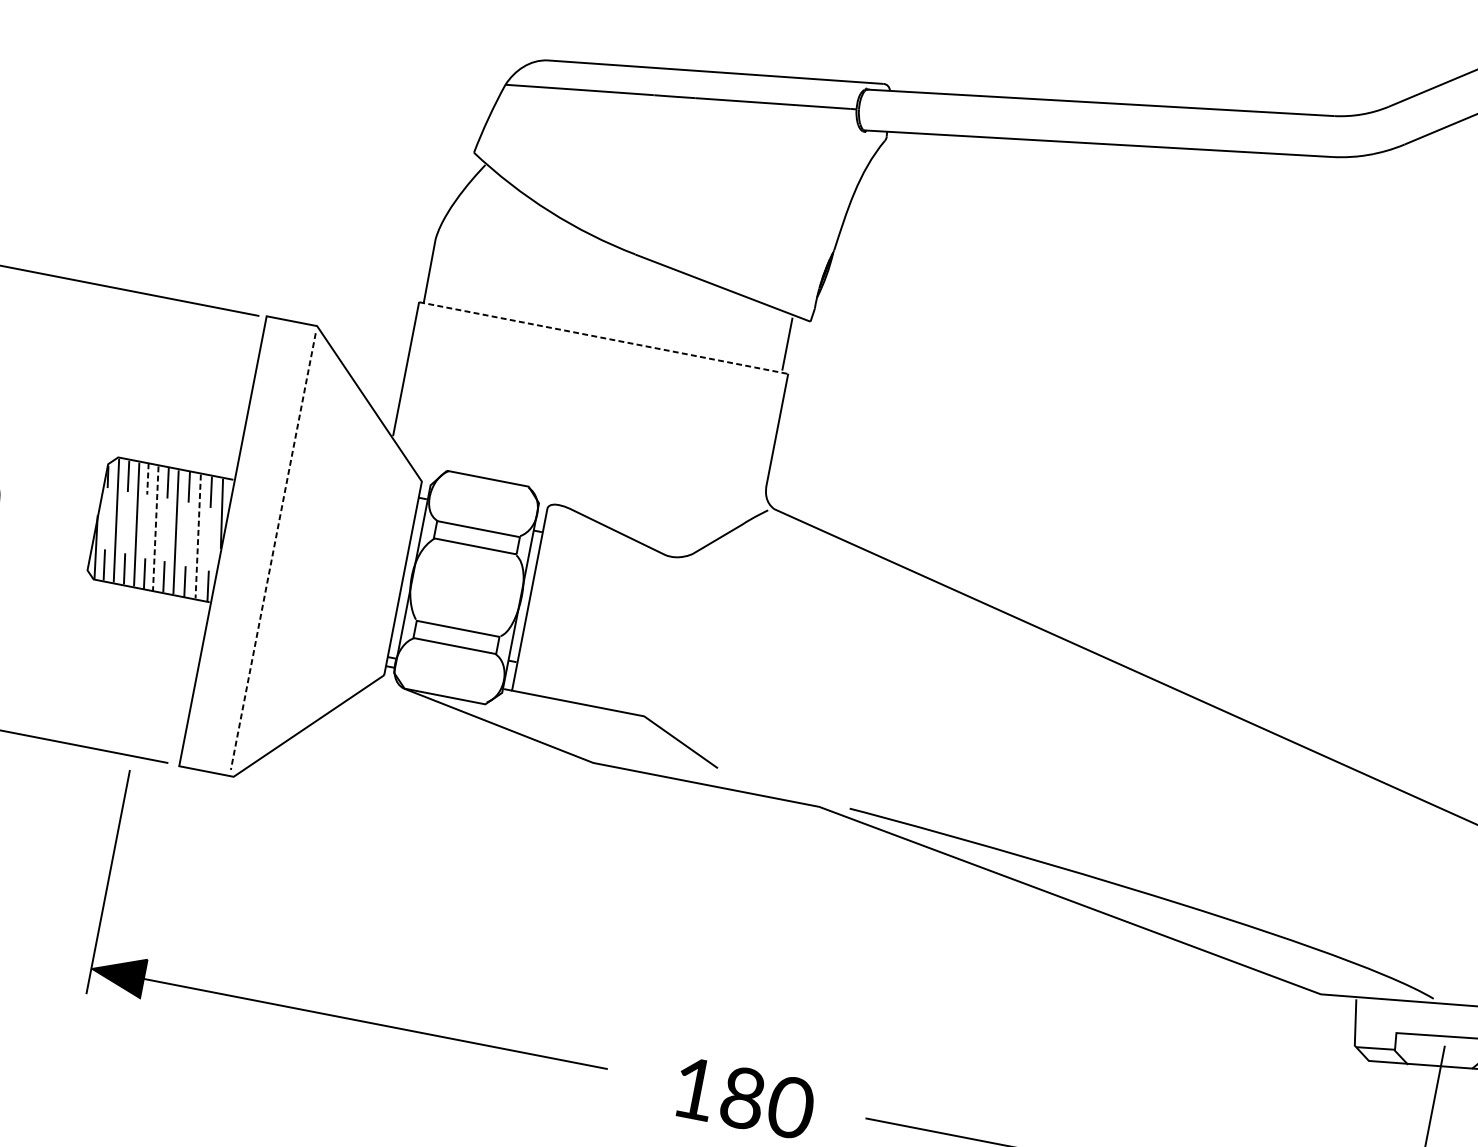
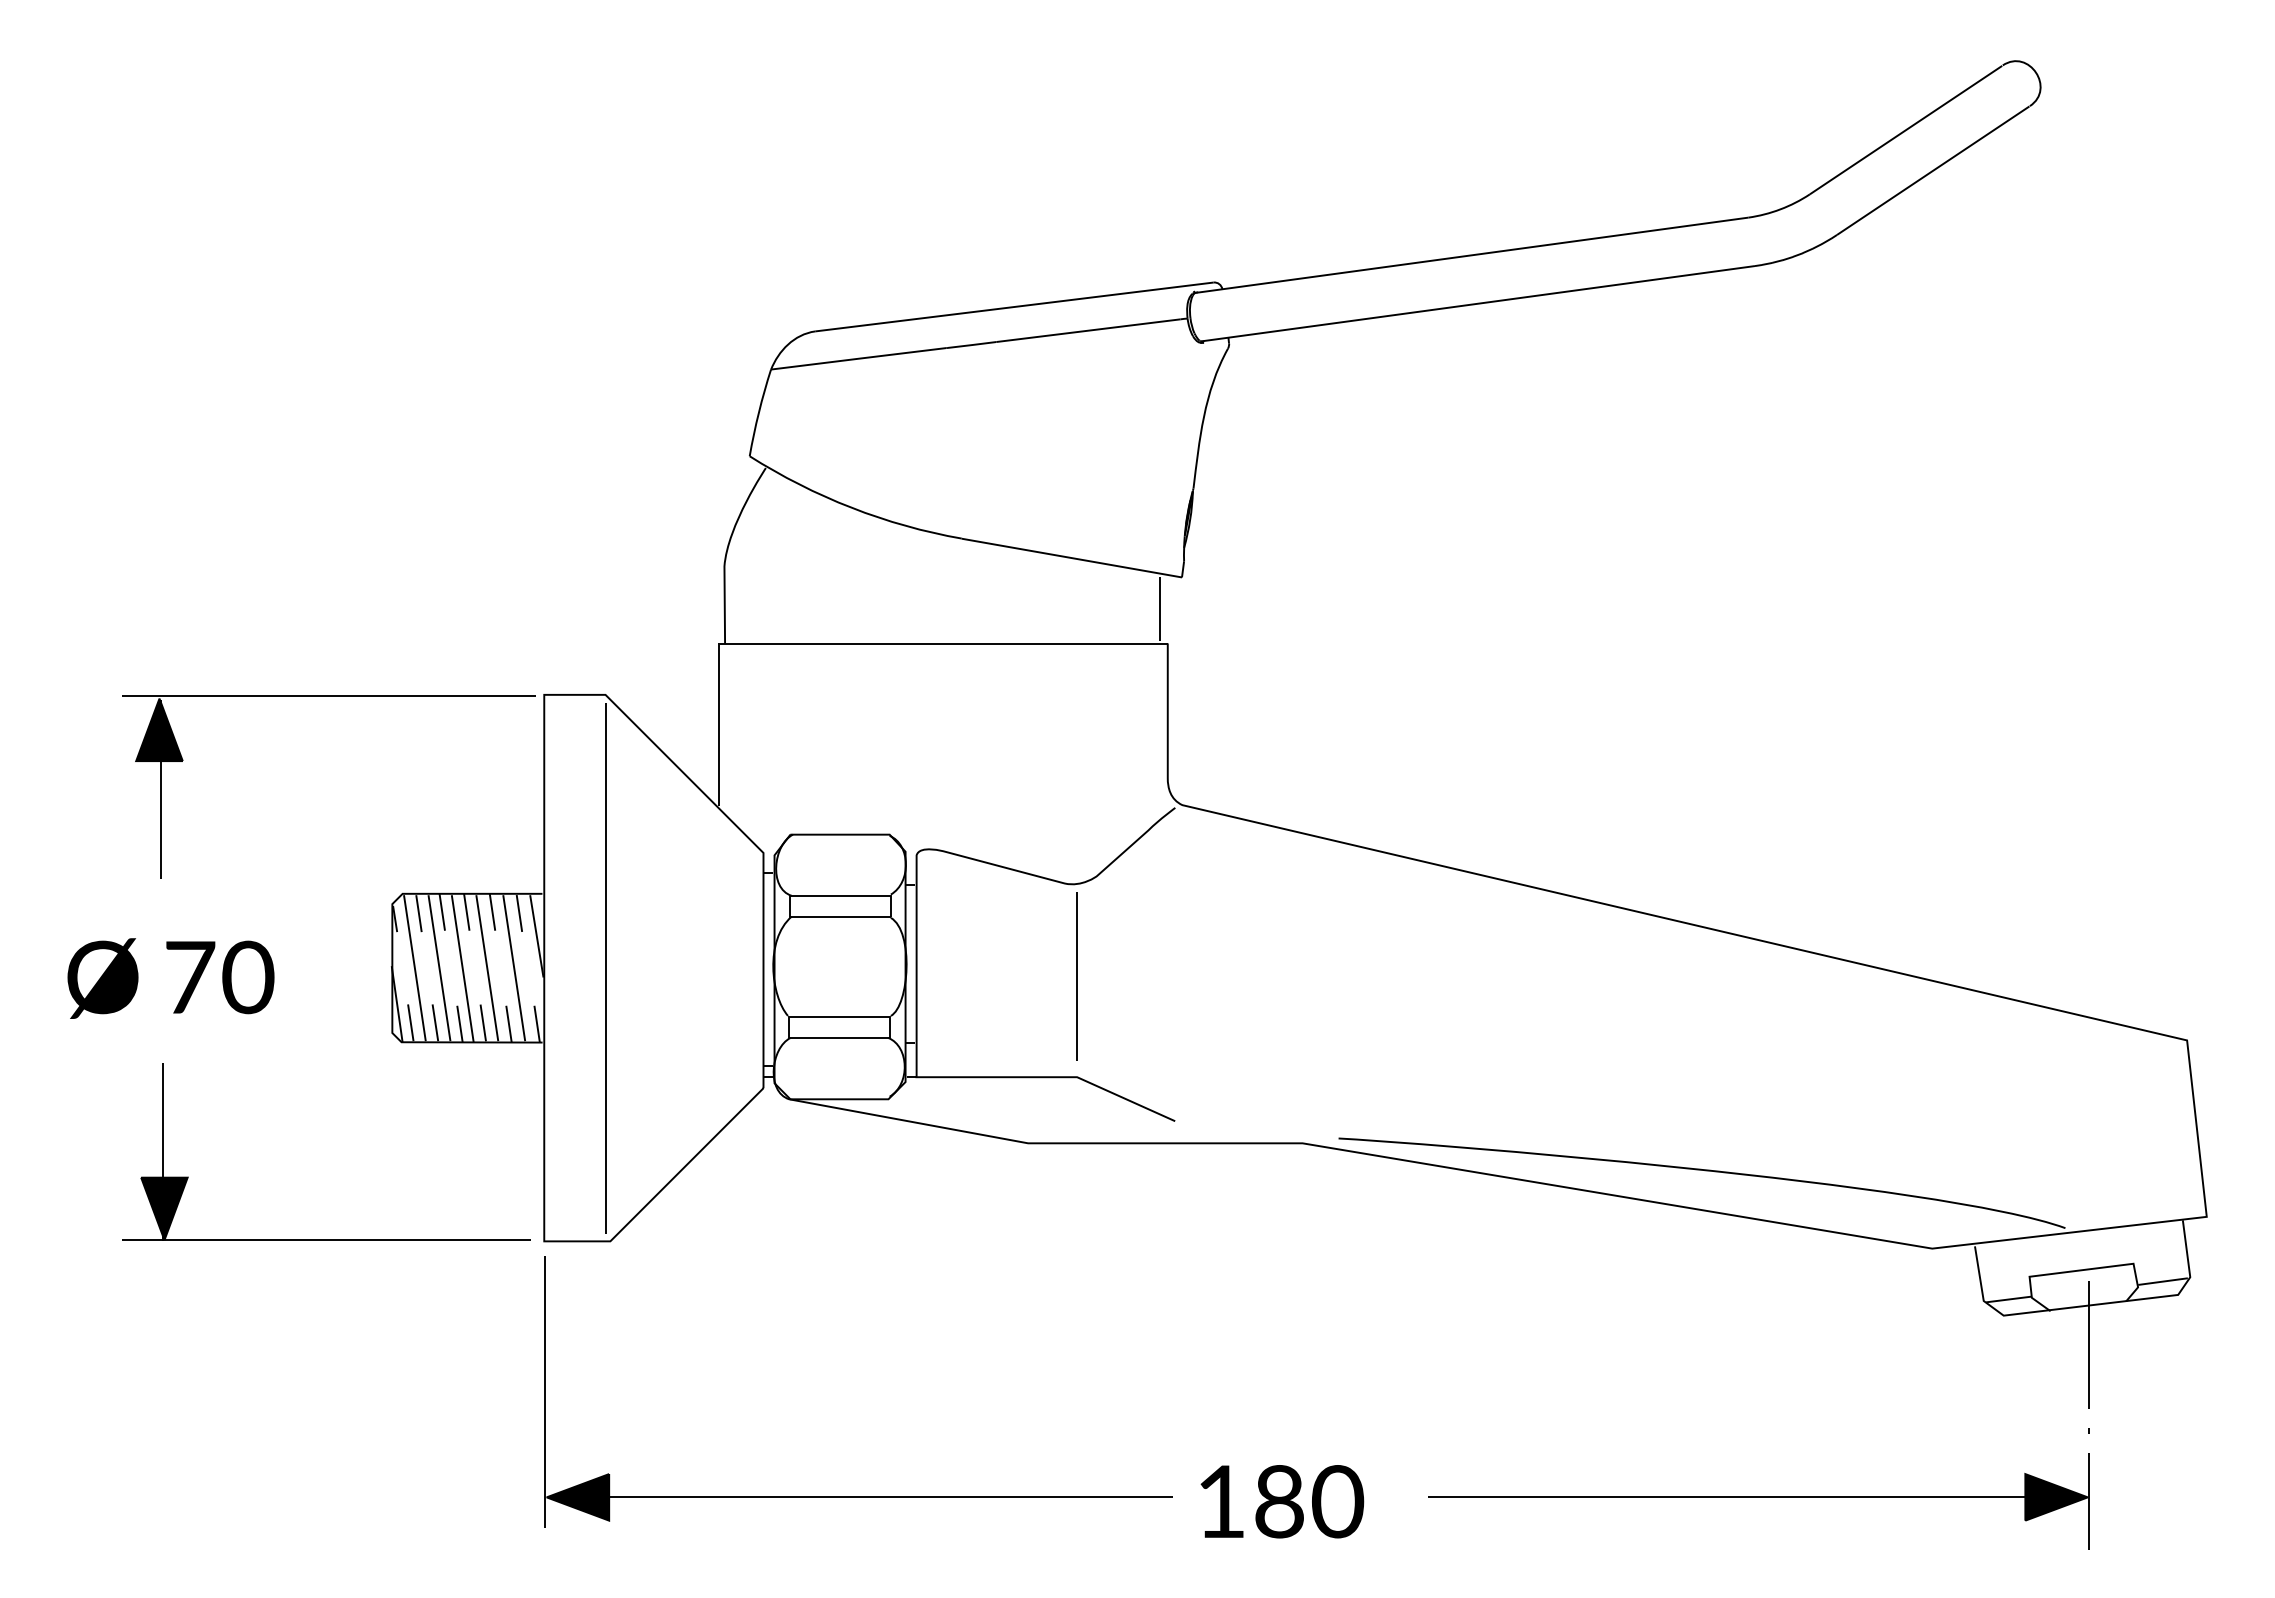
line: (604, 338) -> (944, 643), dashed -> solid
line: (148, 479) -> (442, 912), dashed -> solid
line: (155, 528) -> (462, 968), dashed -> solid
line: (198, 536) -> (514, 968), dashed -> solid
line: (273, 552) -> (605, 969), dashed -> solid
line: (659, 633) -> (1076, 976), added
part: (349, 1018) -> (858, 1496), moved

